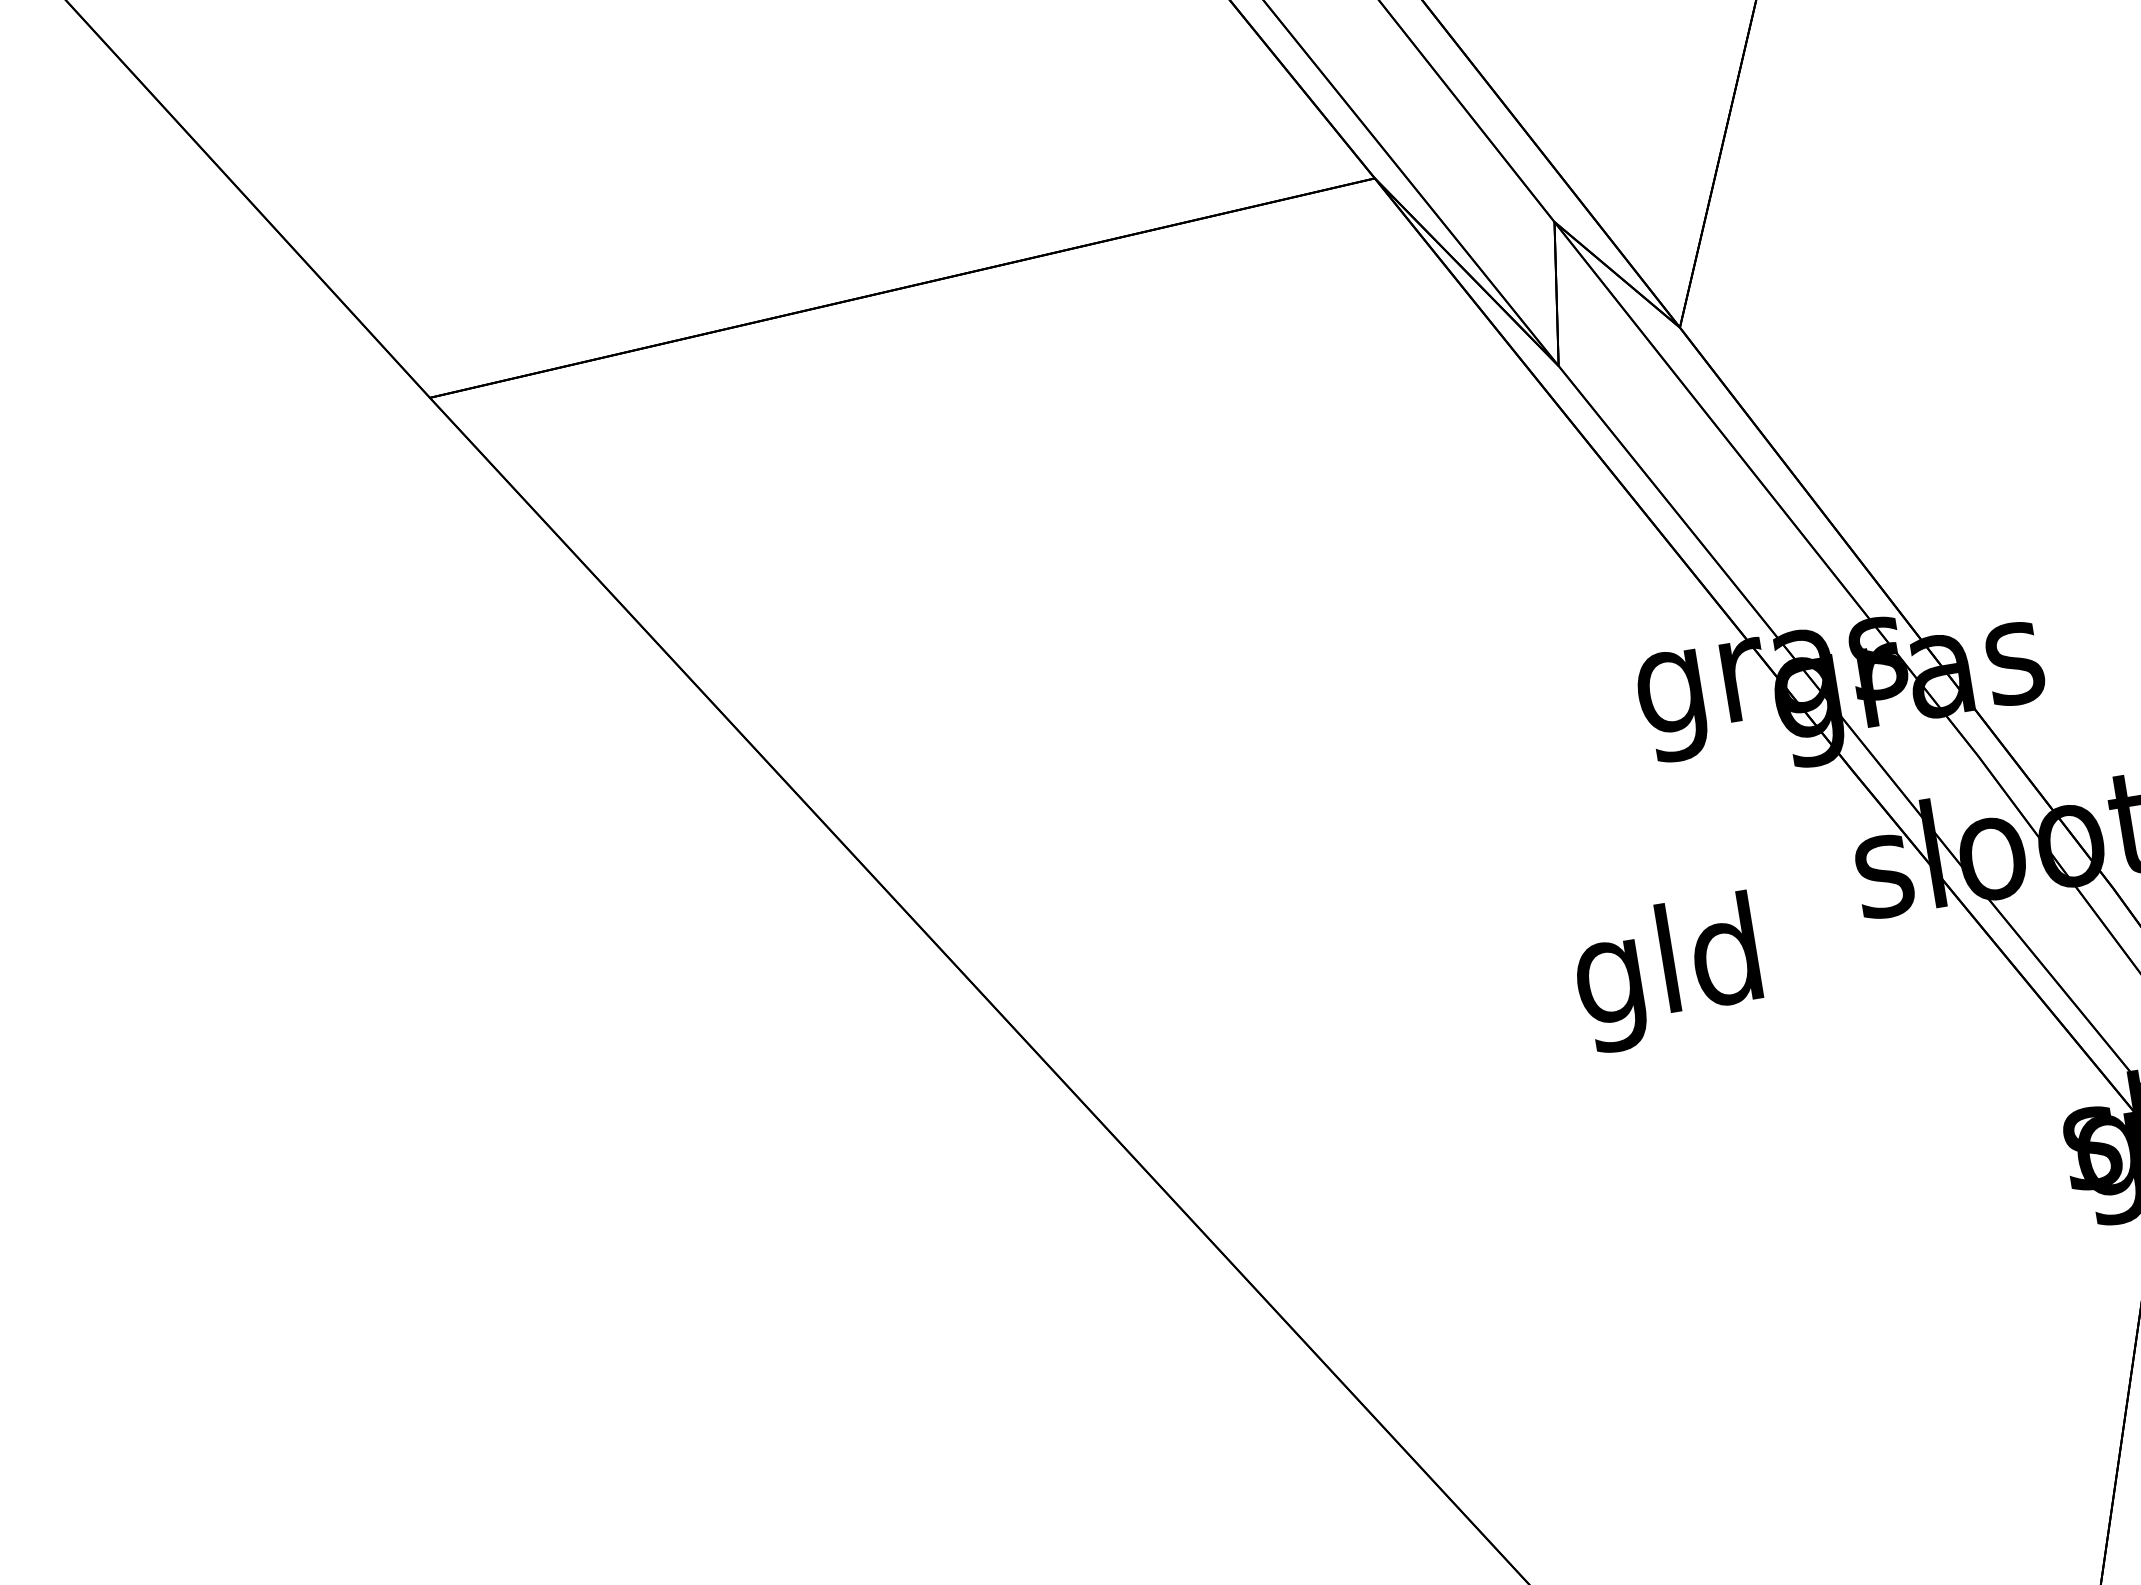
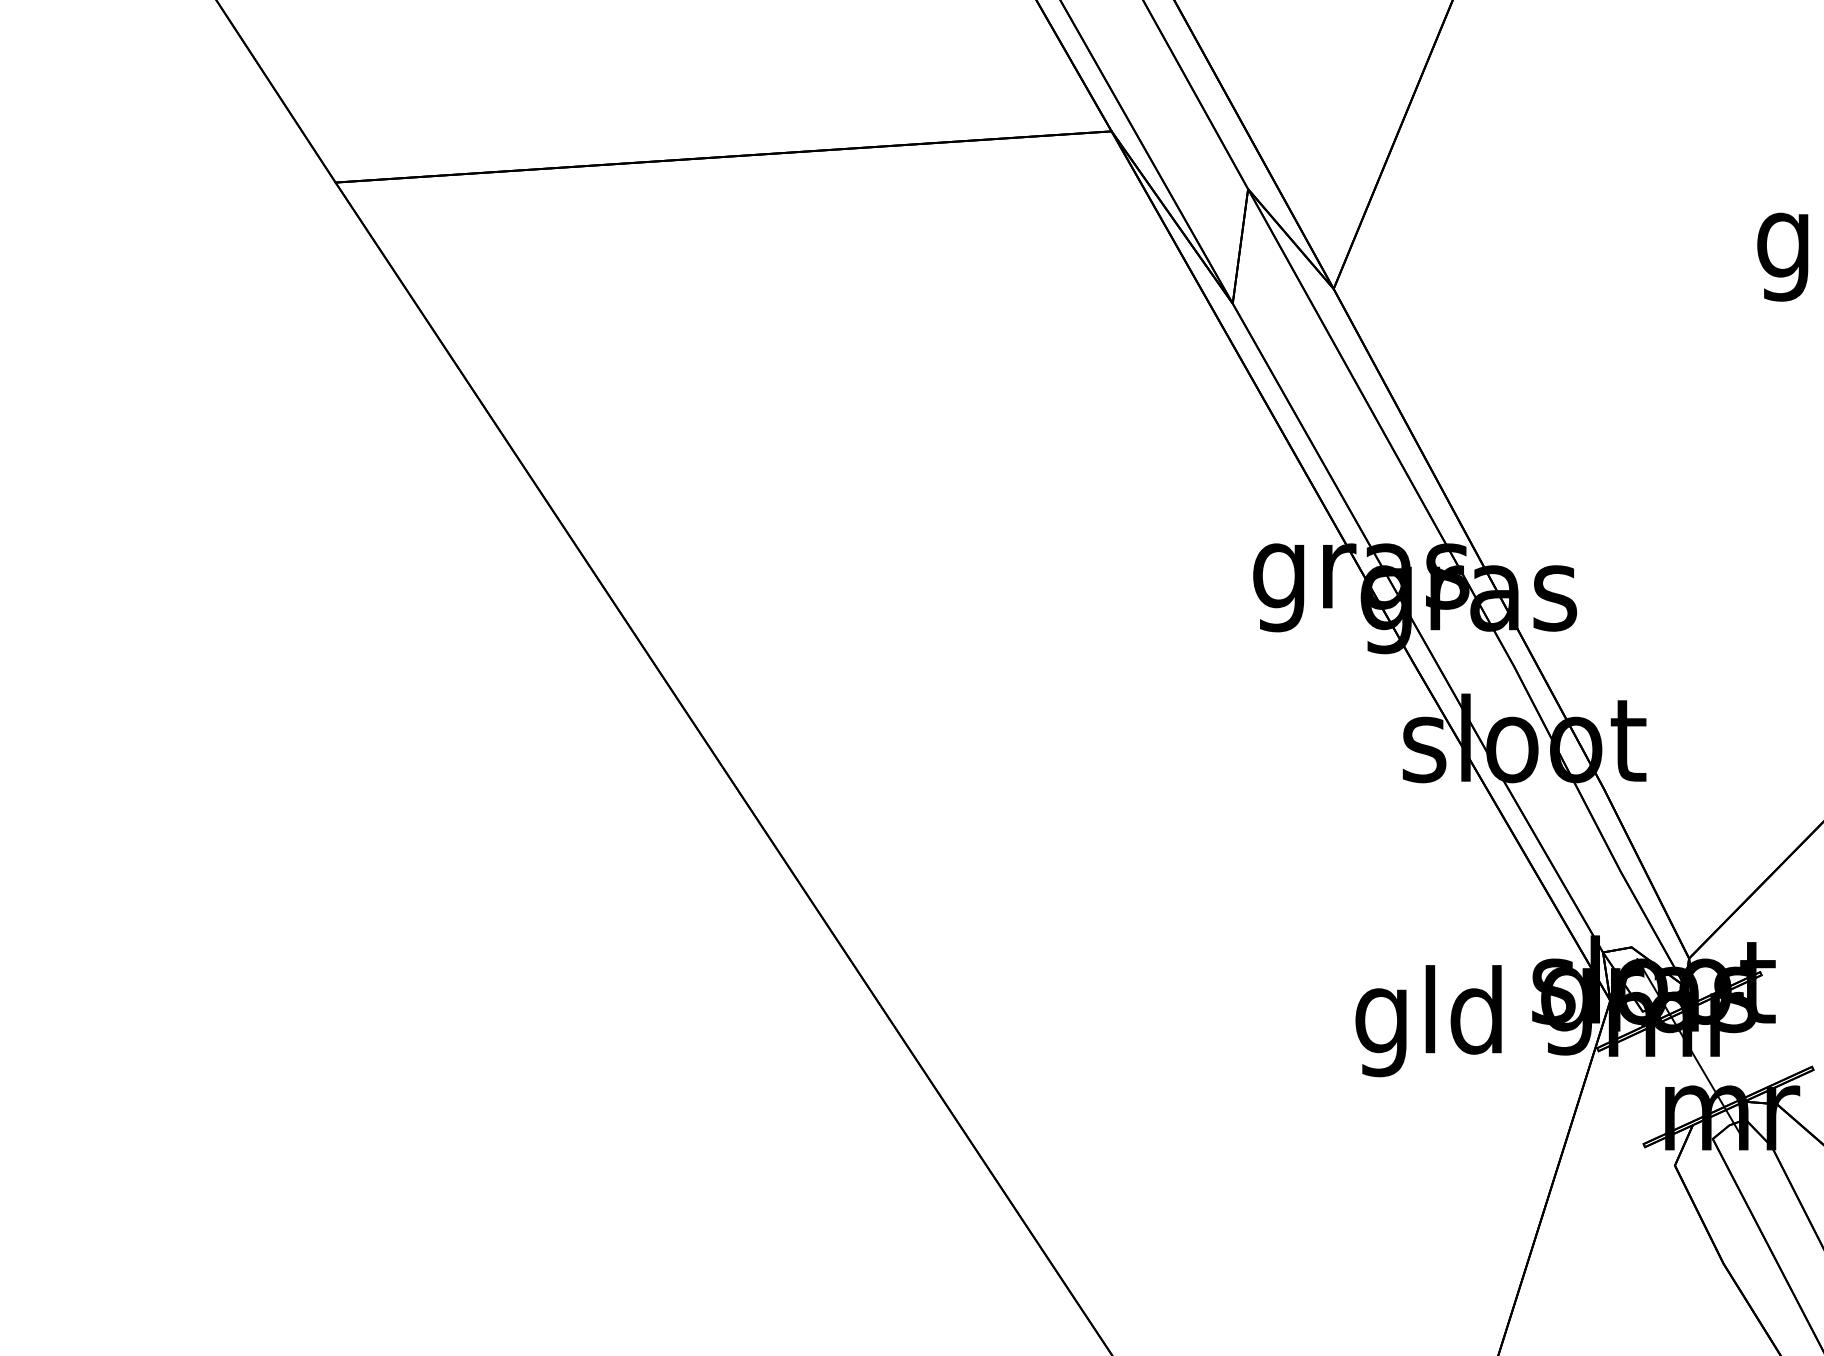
text: (1667, 973) -> (1428, 1021), moved

